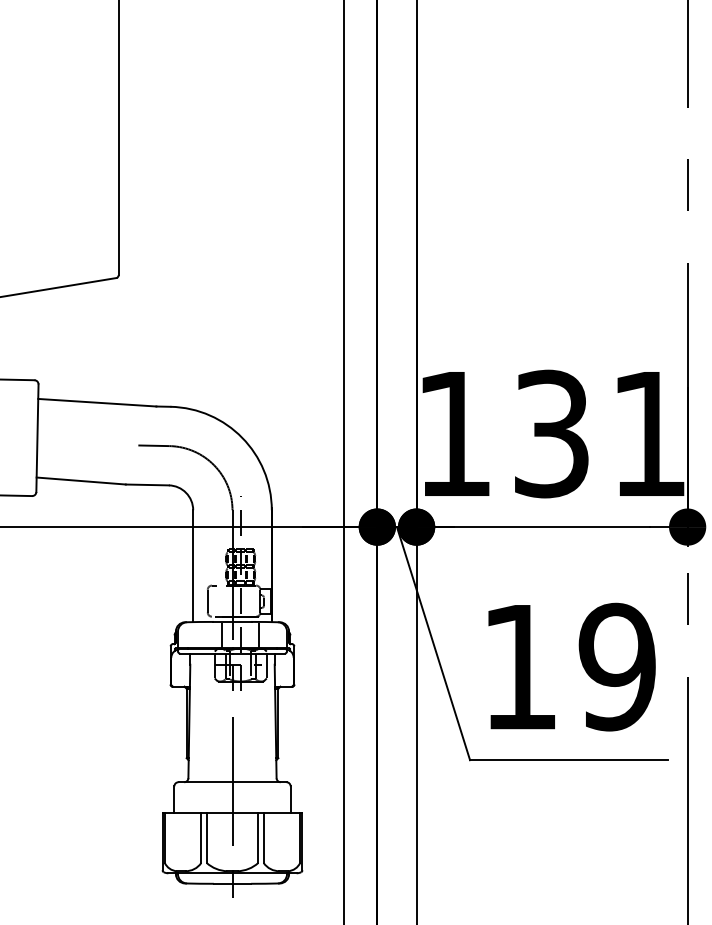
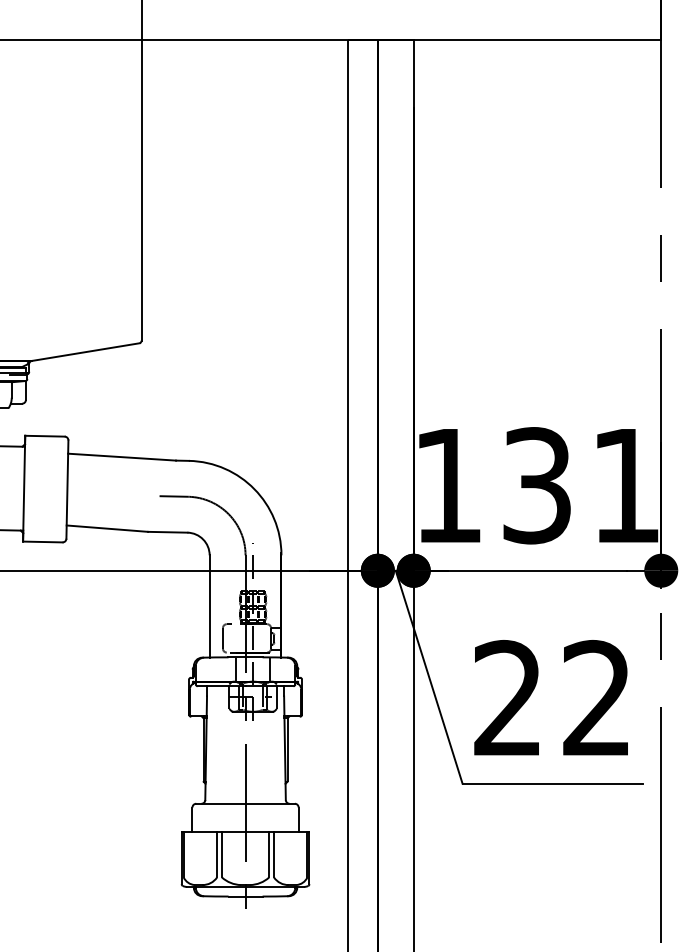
text: (569, 666) -> (553, 698), 19 -> 22

